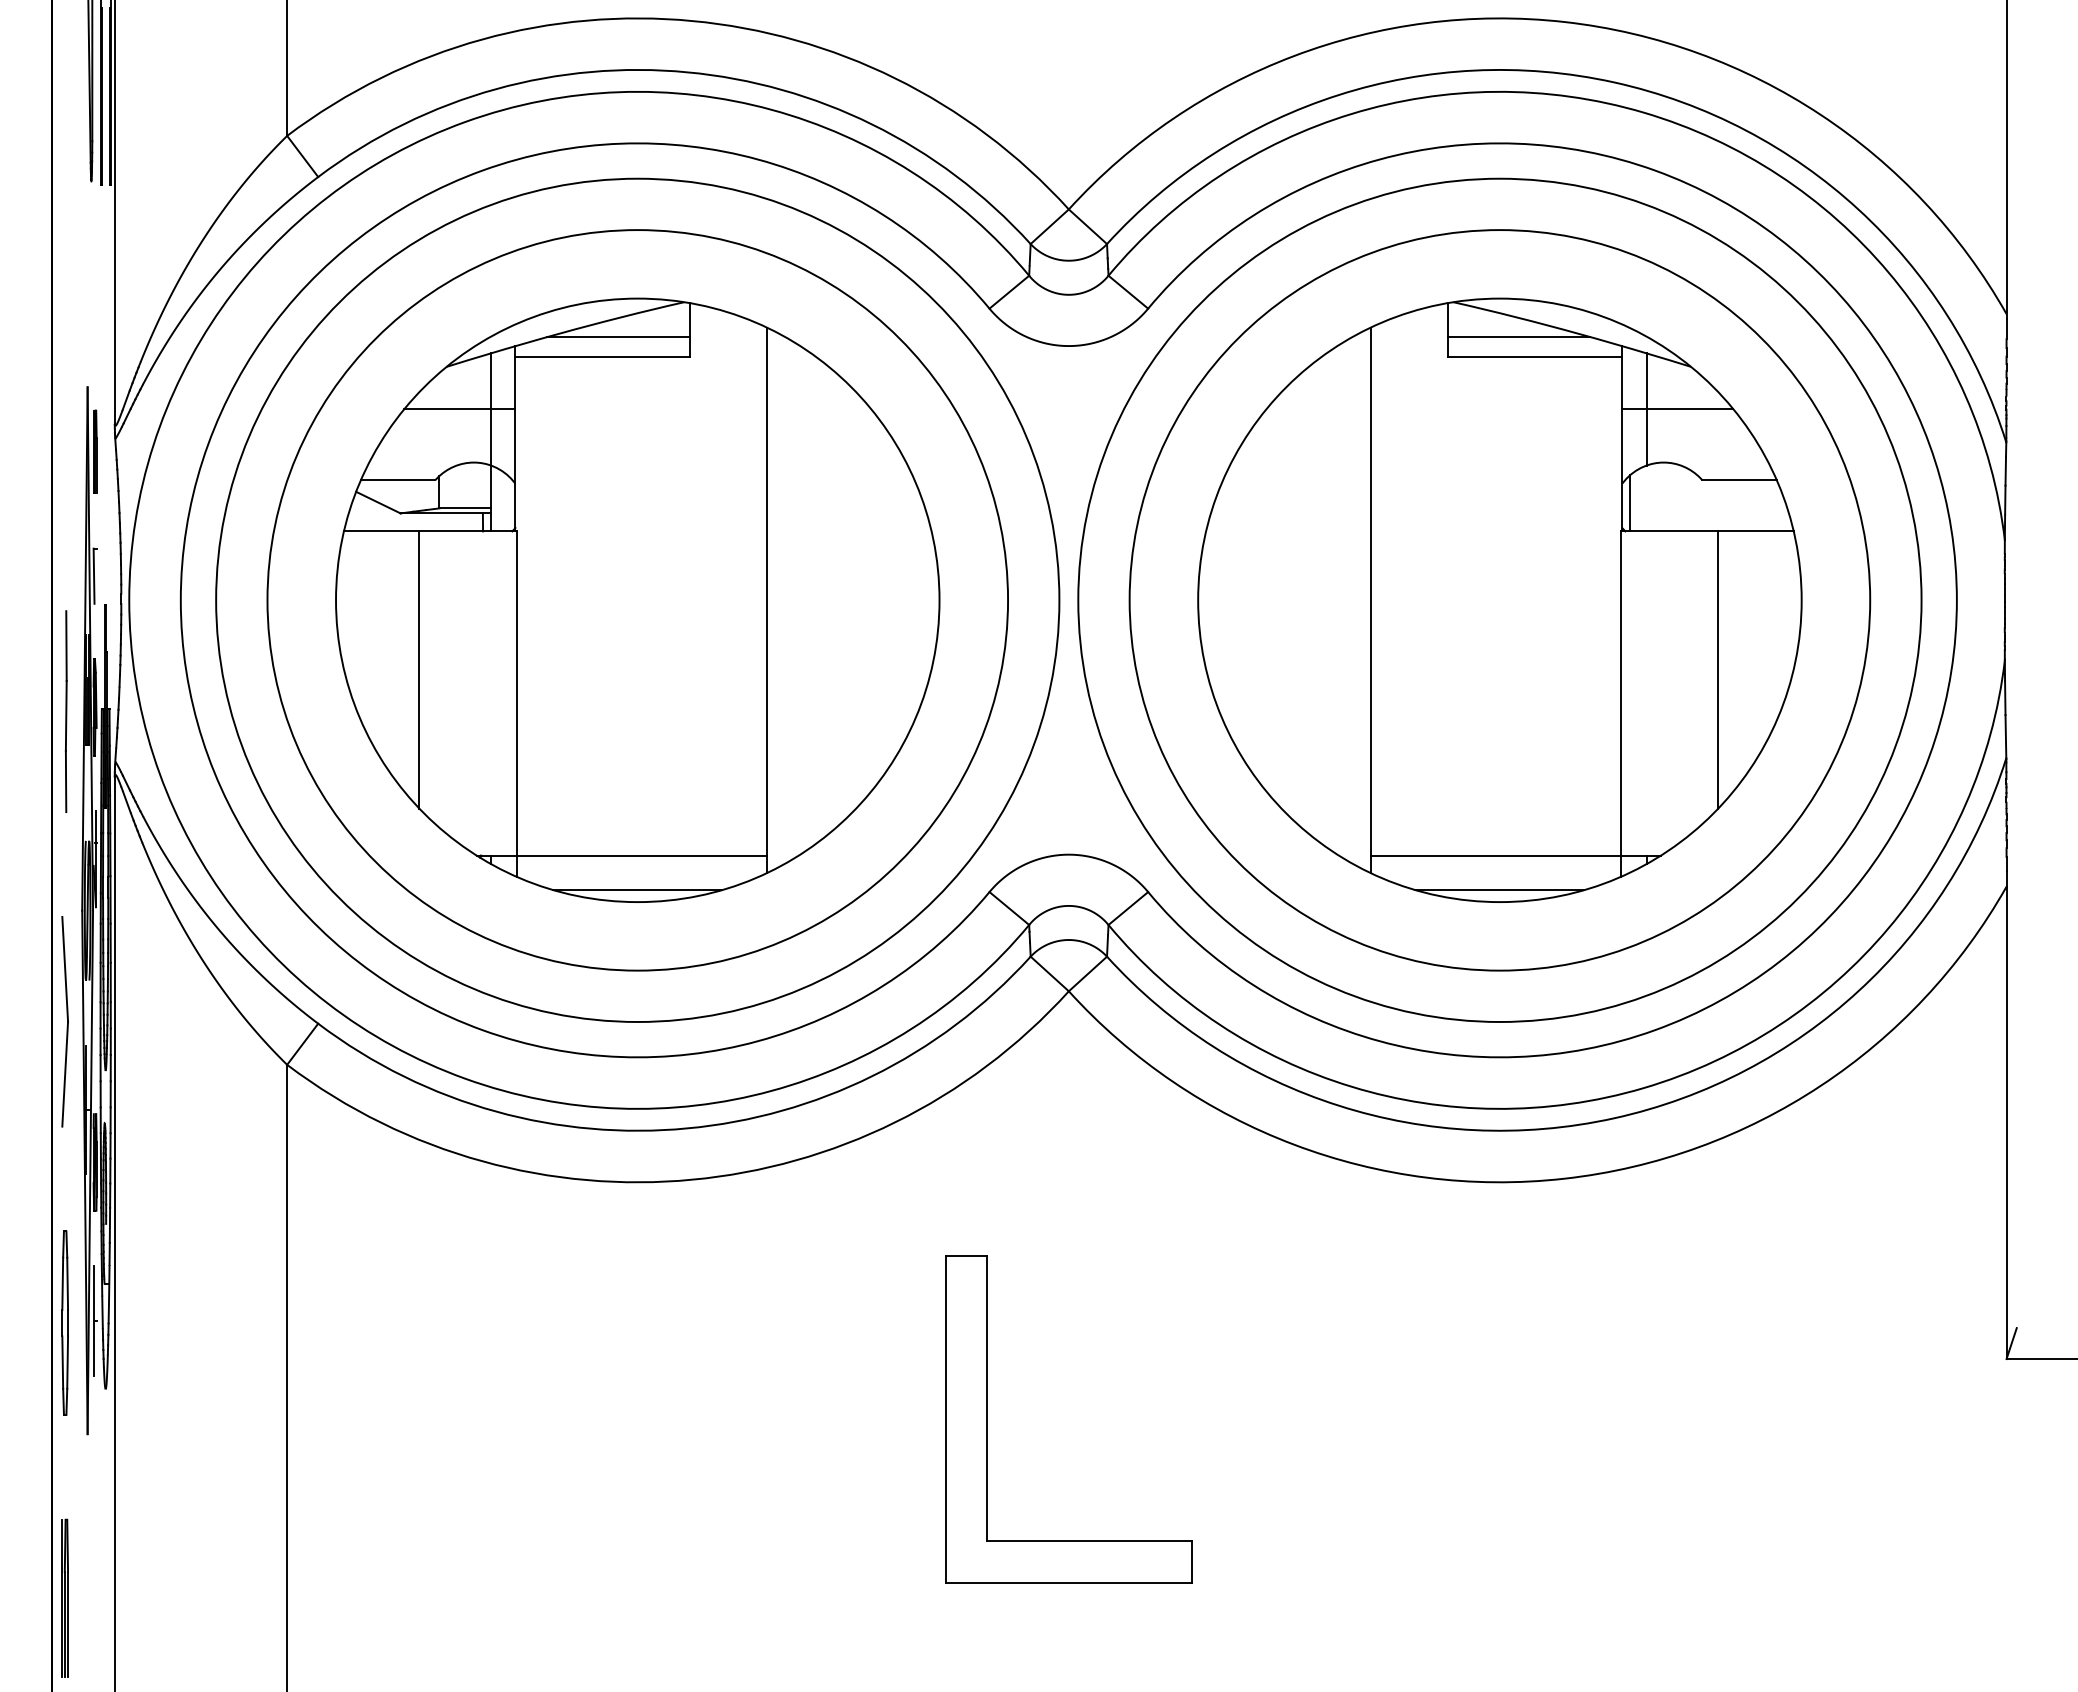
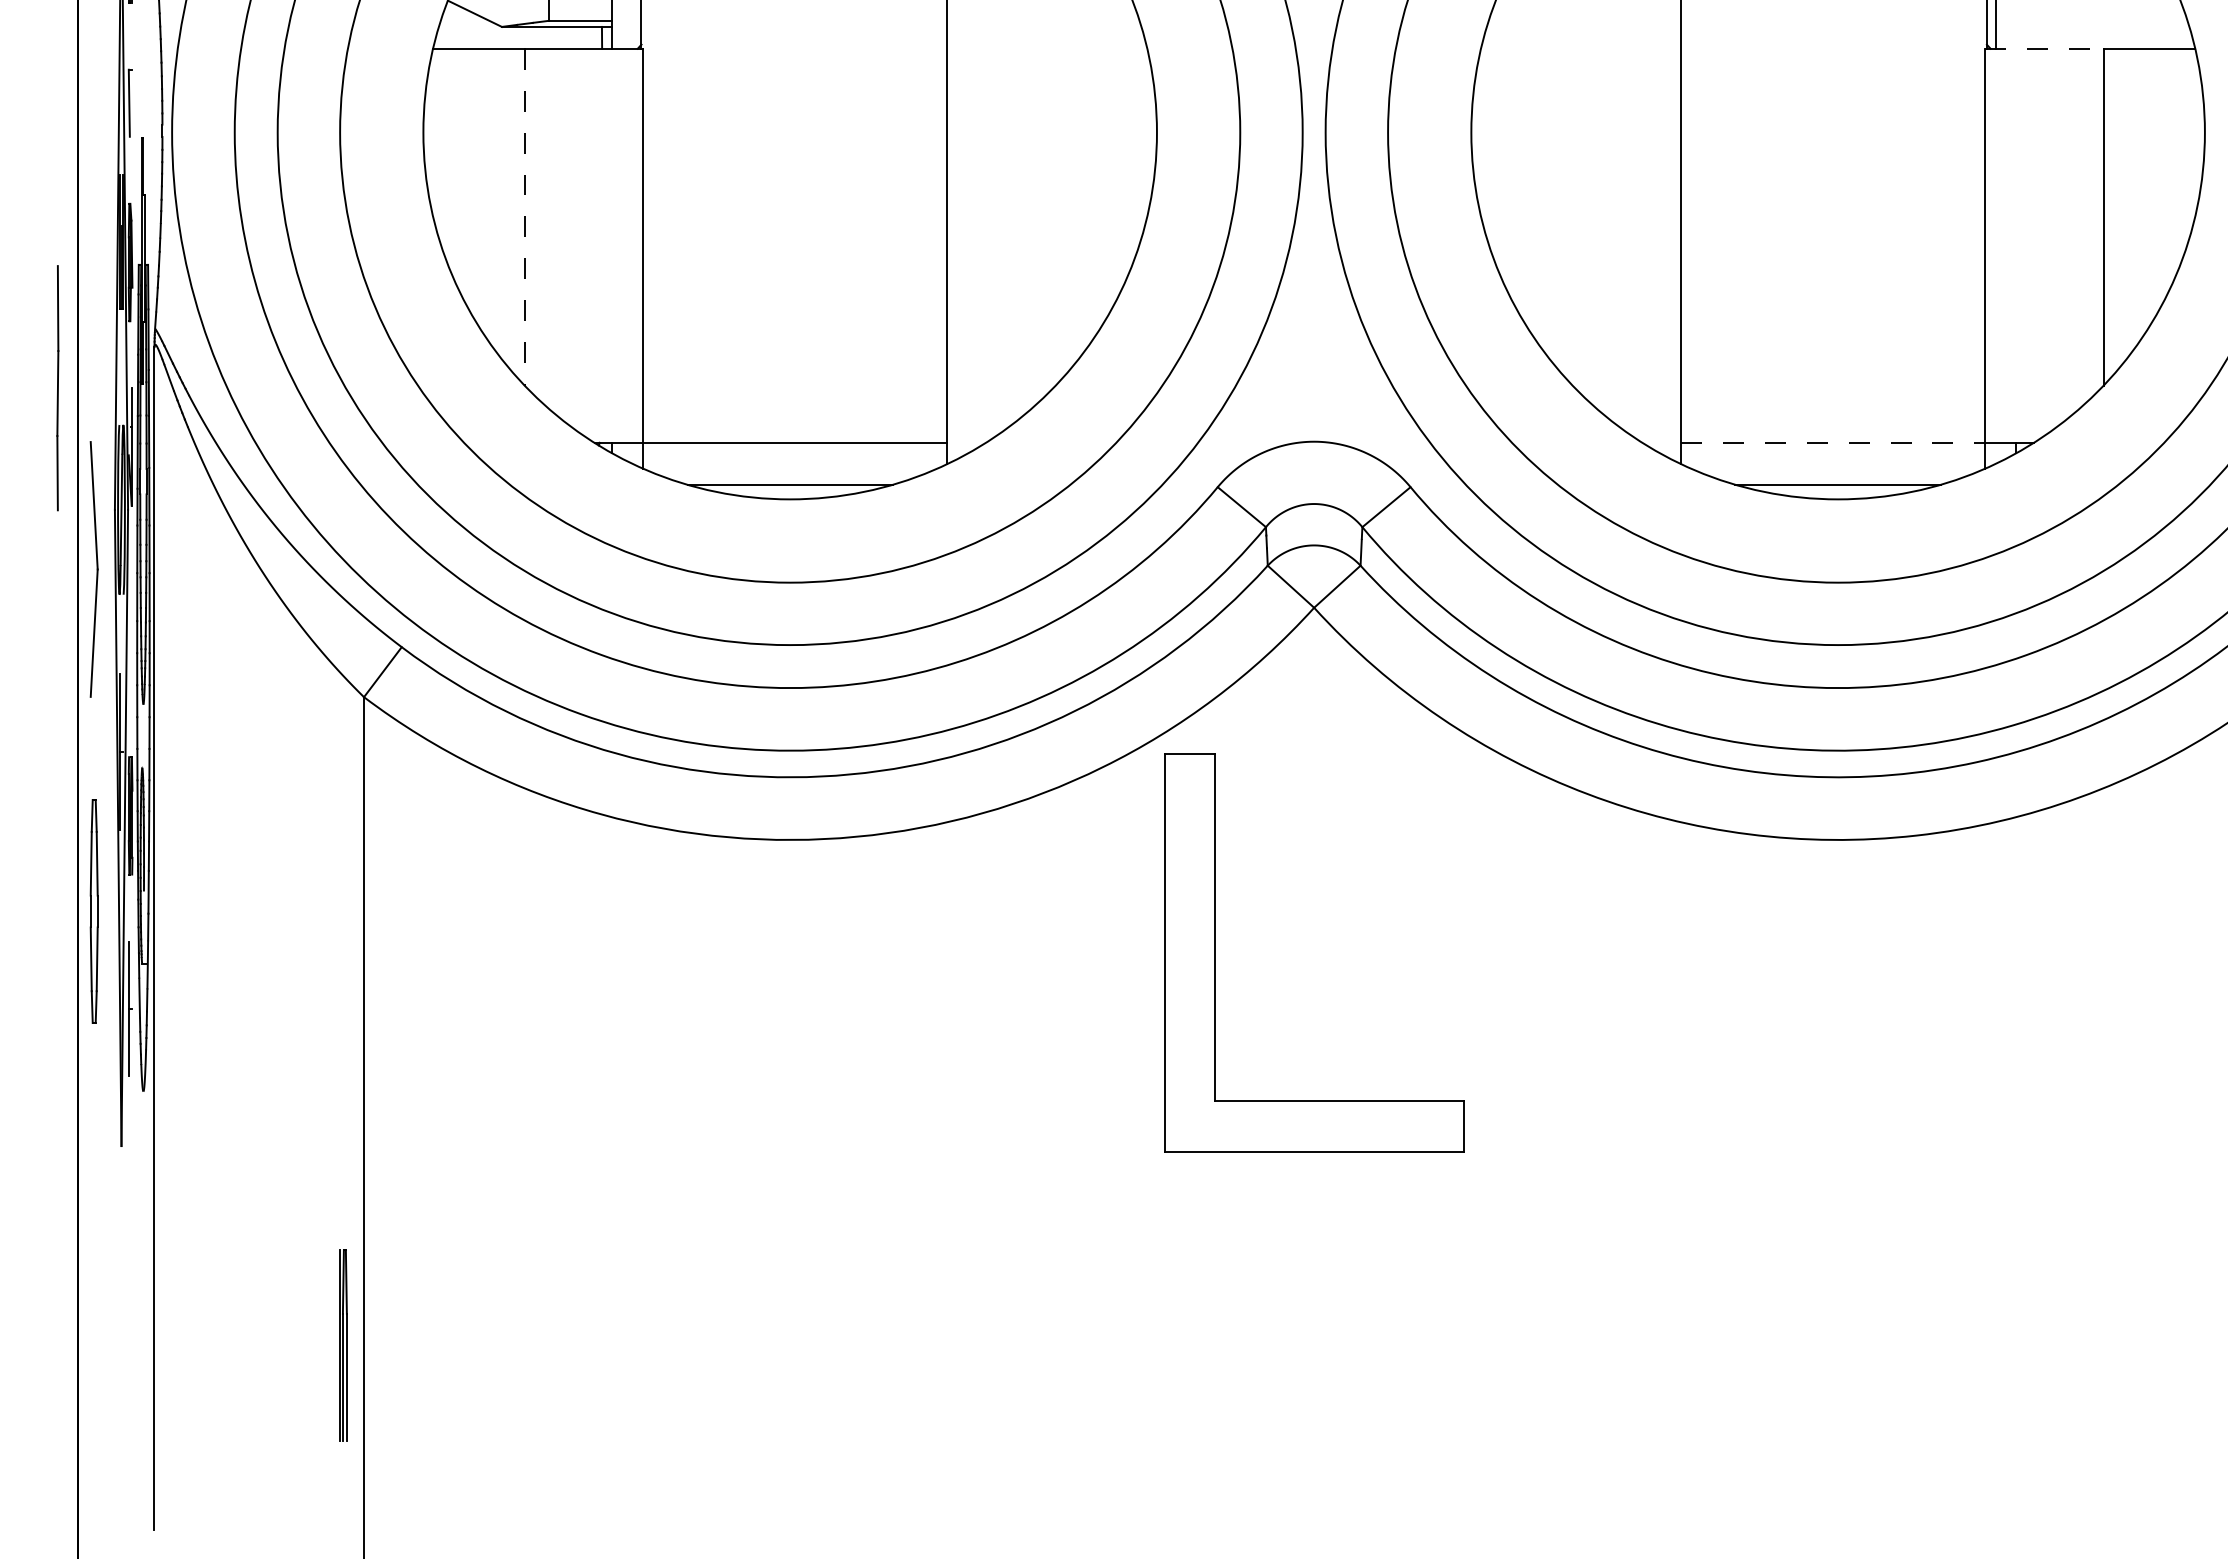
line: (1669, 531) -> (2044, 48), solid -> dashed
line: (419, 669) -> (524, 216), solid -> dashed
line: (65, 711) -> (56, 388), moved
line: (1496, 855) -> (1833, 442), solid -> dashed
part: (64, 1021) -> (93, 569), moved
part: (64, 1322) -> (93, 910), moved
part: (987, 1419) -> (1215, 953), moved
part: (64, 1597) -> (342, 1344), moved

